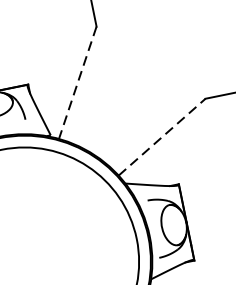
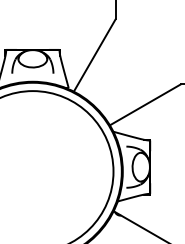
line: (77, 82) -> (94, 55), dashed -> solid
line: (162, 136) -> (145, 104), dashed -> solid

